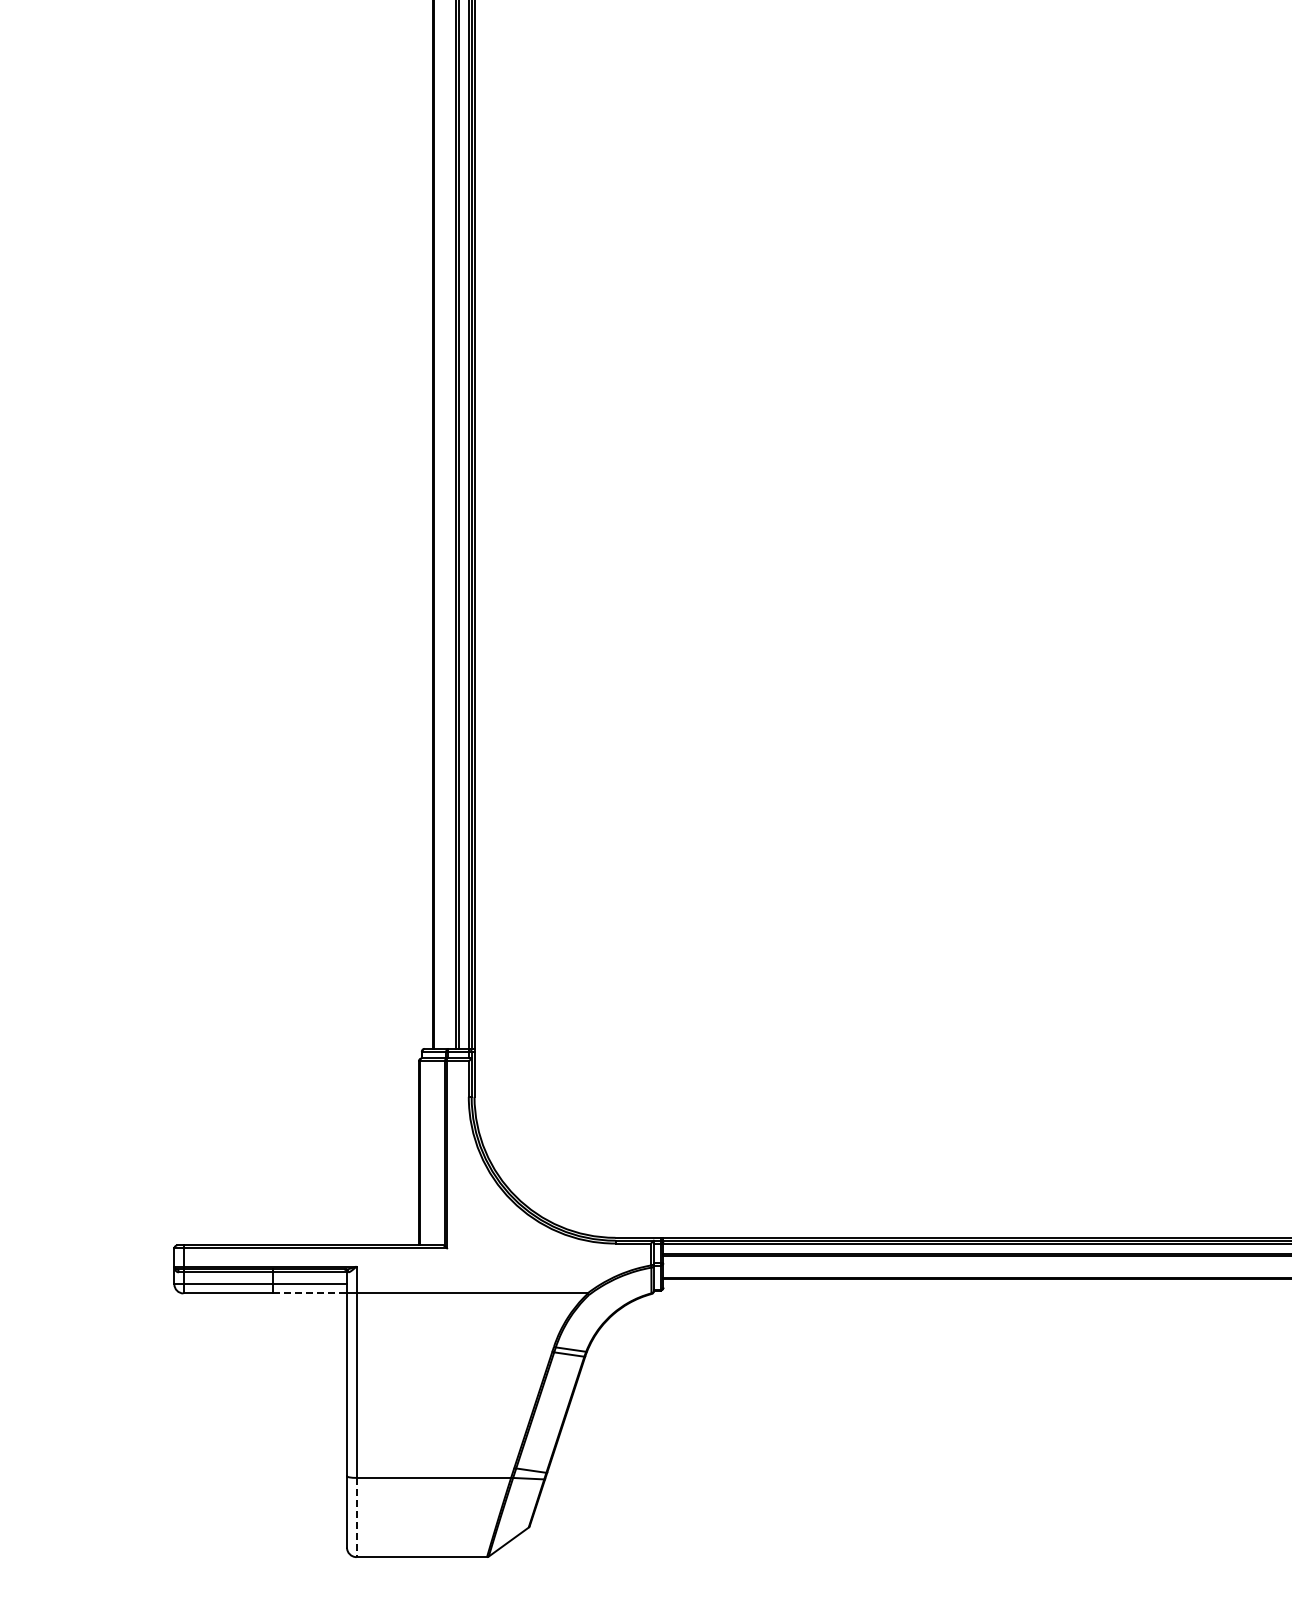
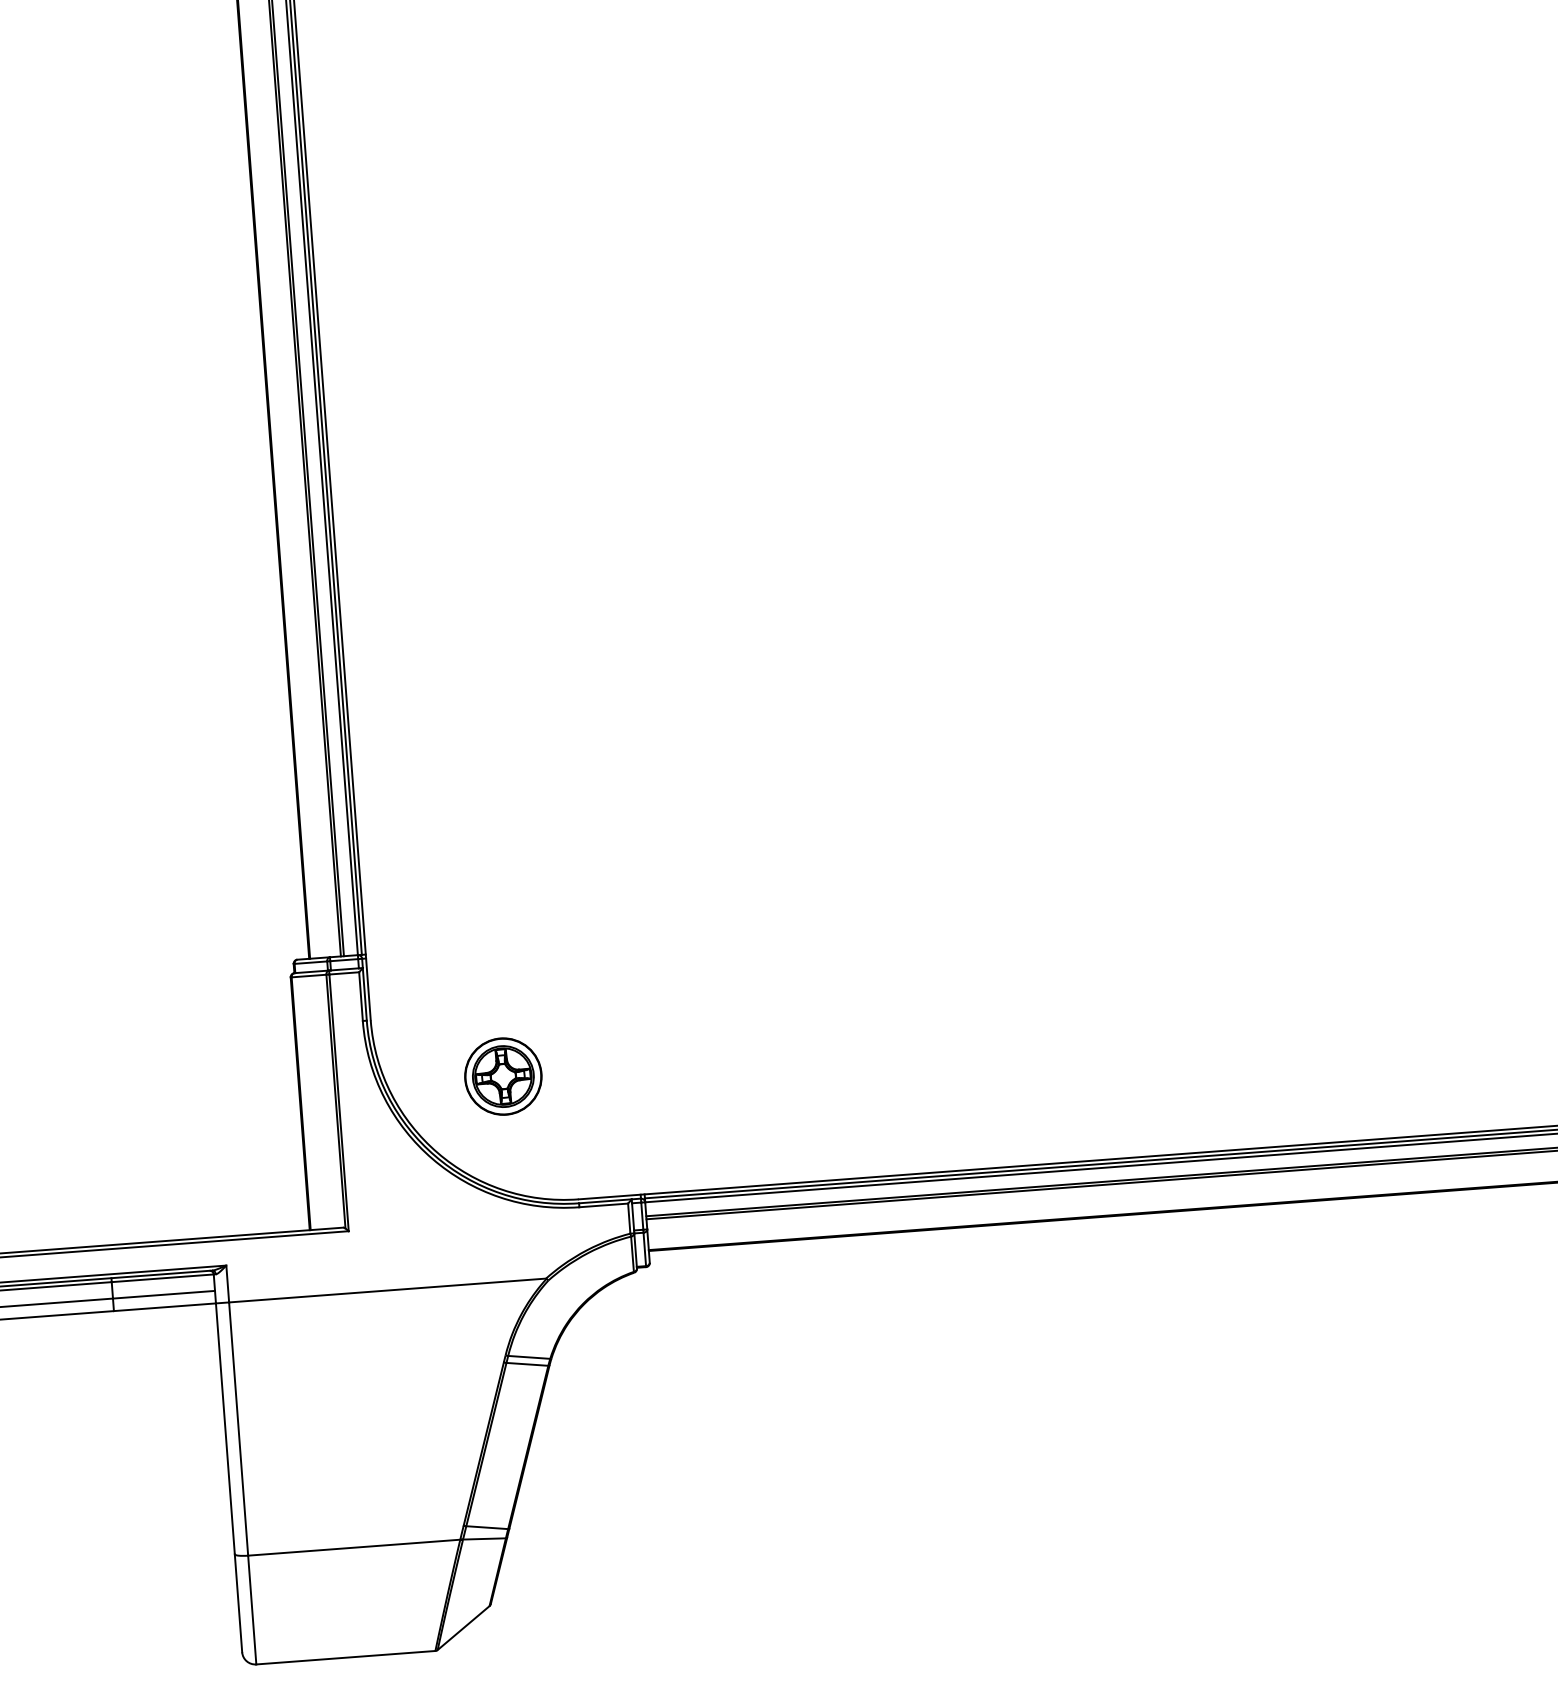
part: (567, 1144) -> (503, 1076), added
line: (310, 1293) -> (165, 1307), dashed -> solid
line: (356, 1517) -> (252, 1610), dashed -> solid

